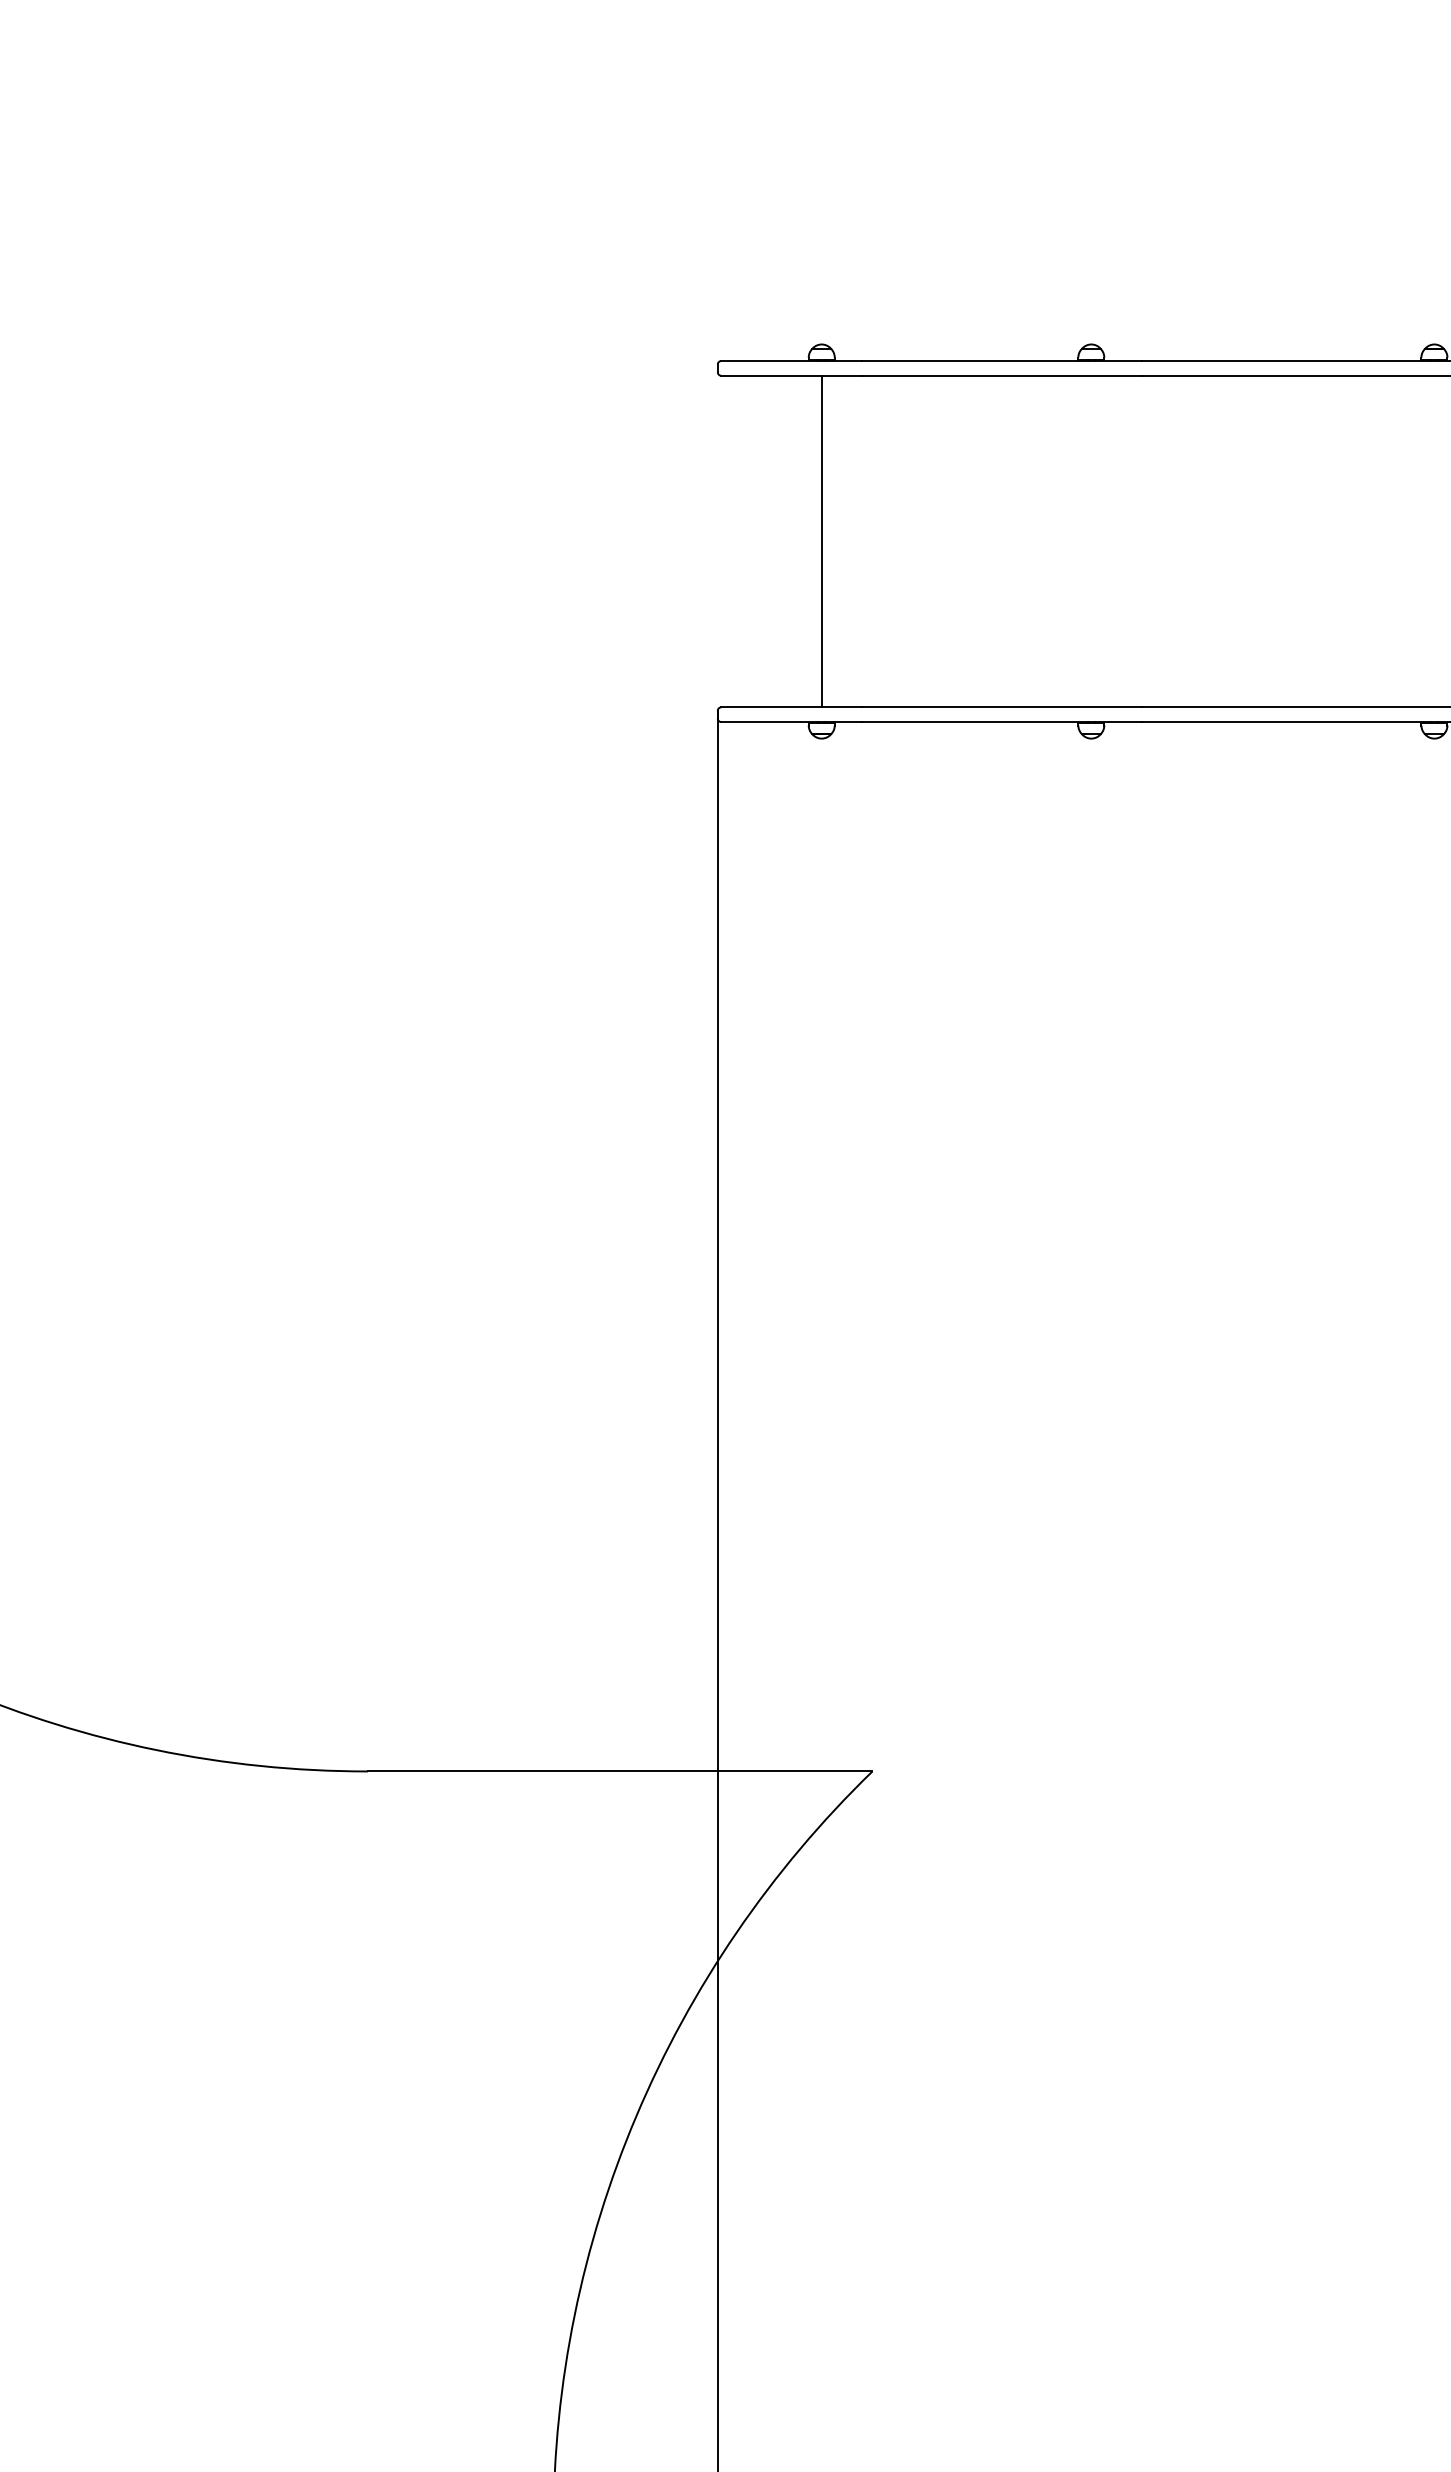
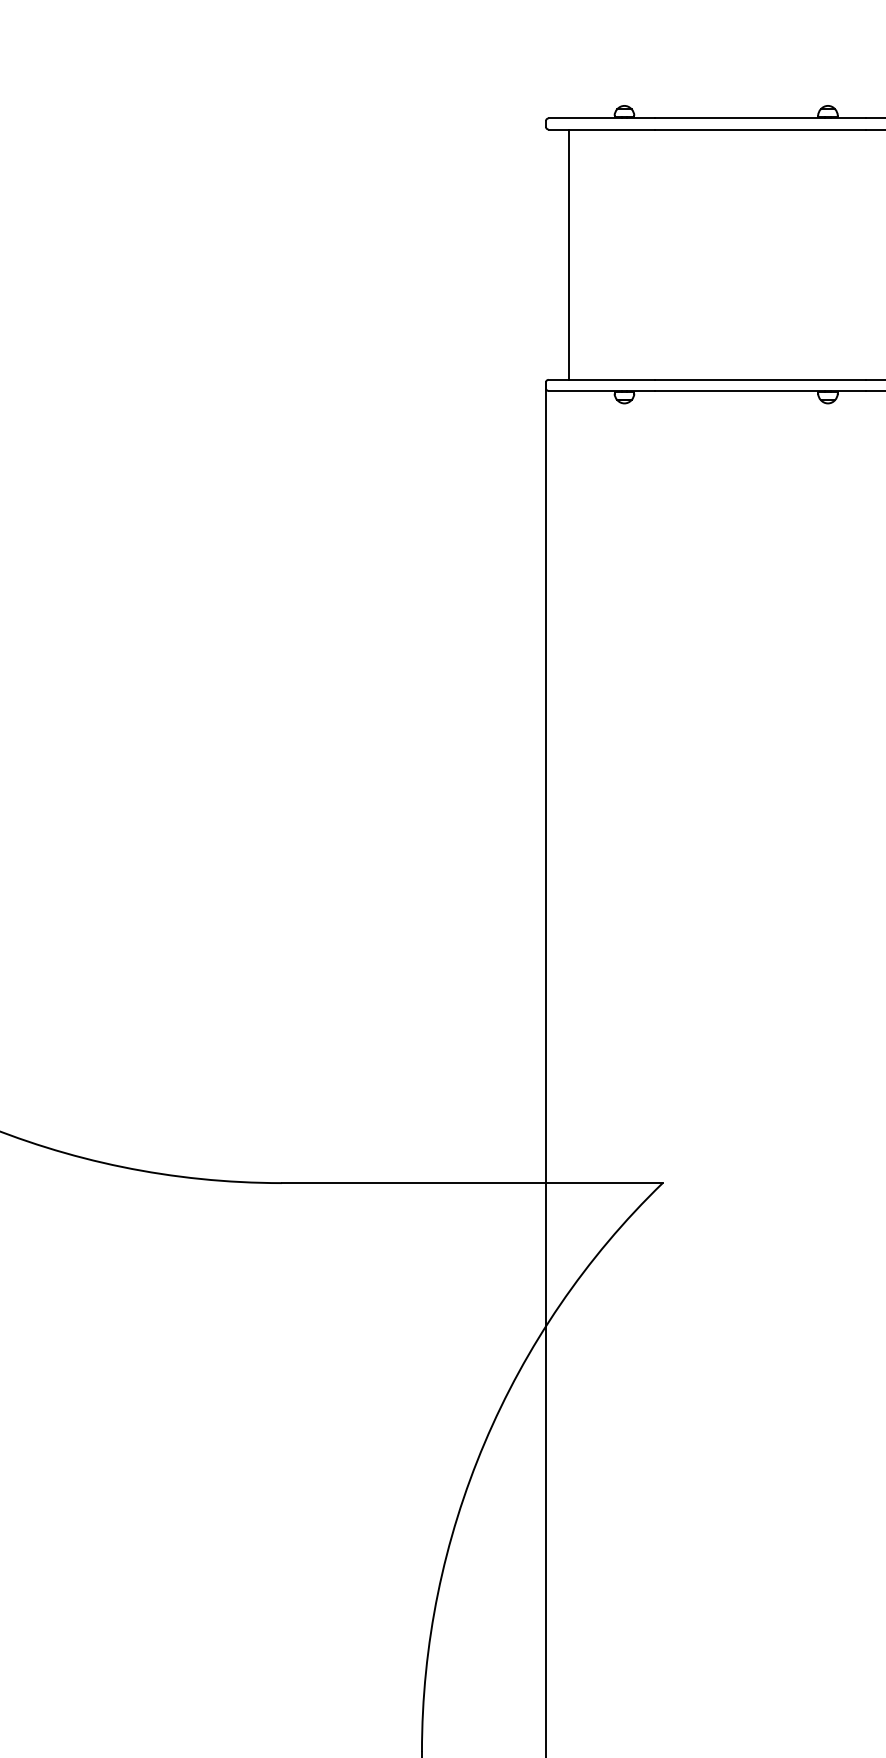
line: (821, 541) -> (569, 254), moved

